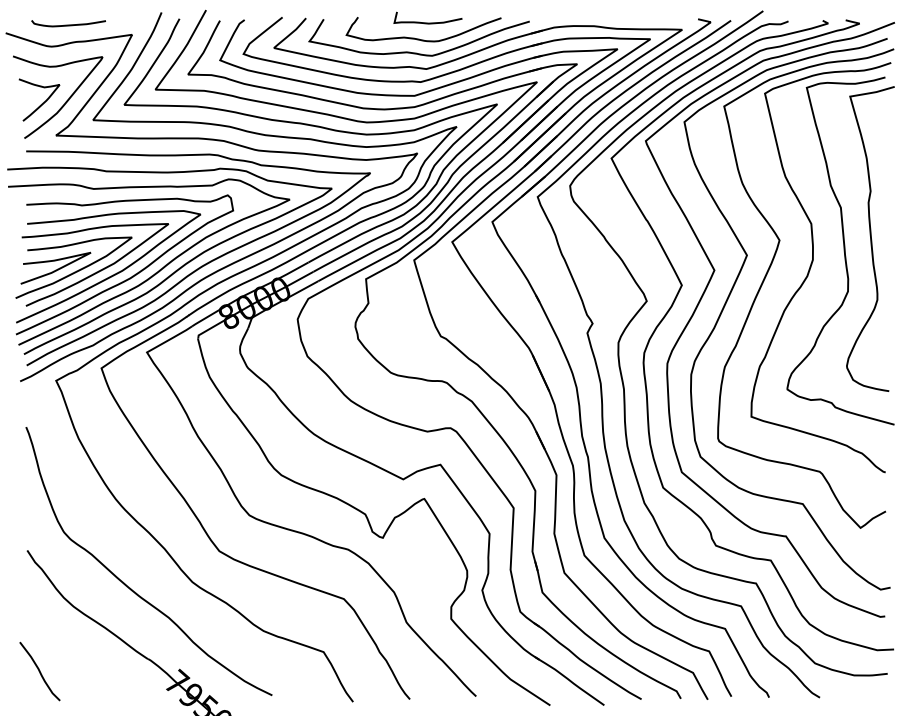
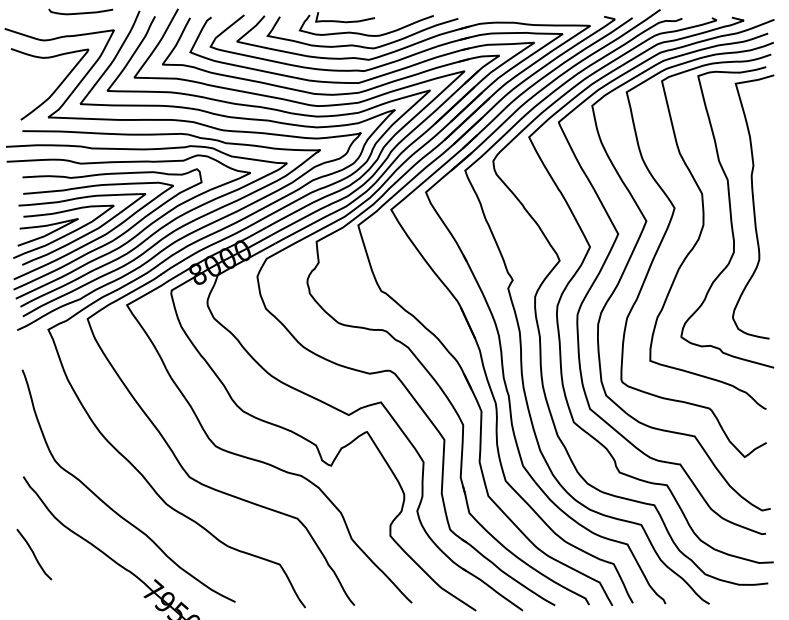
curve: (427, 22) -> (344, 21), moved
curve: (68, 24) -> (80, 12), moved
curve: (42, 102) -> (36, 88), removed
curve: (39, 671) -> (33, 554), moved

